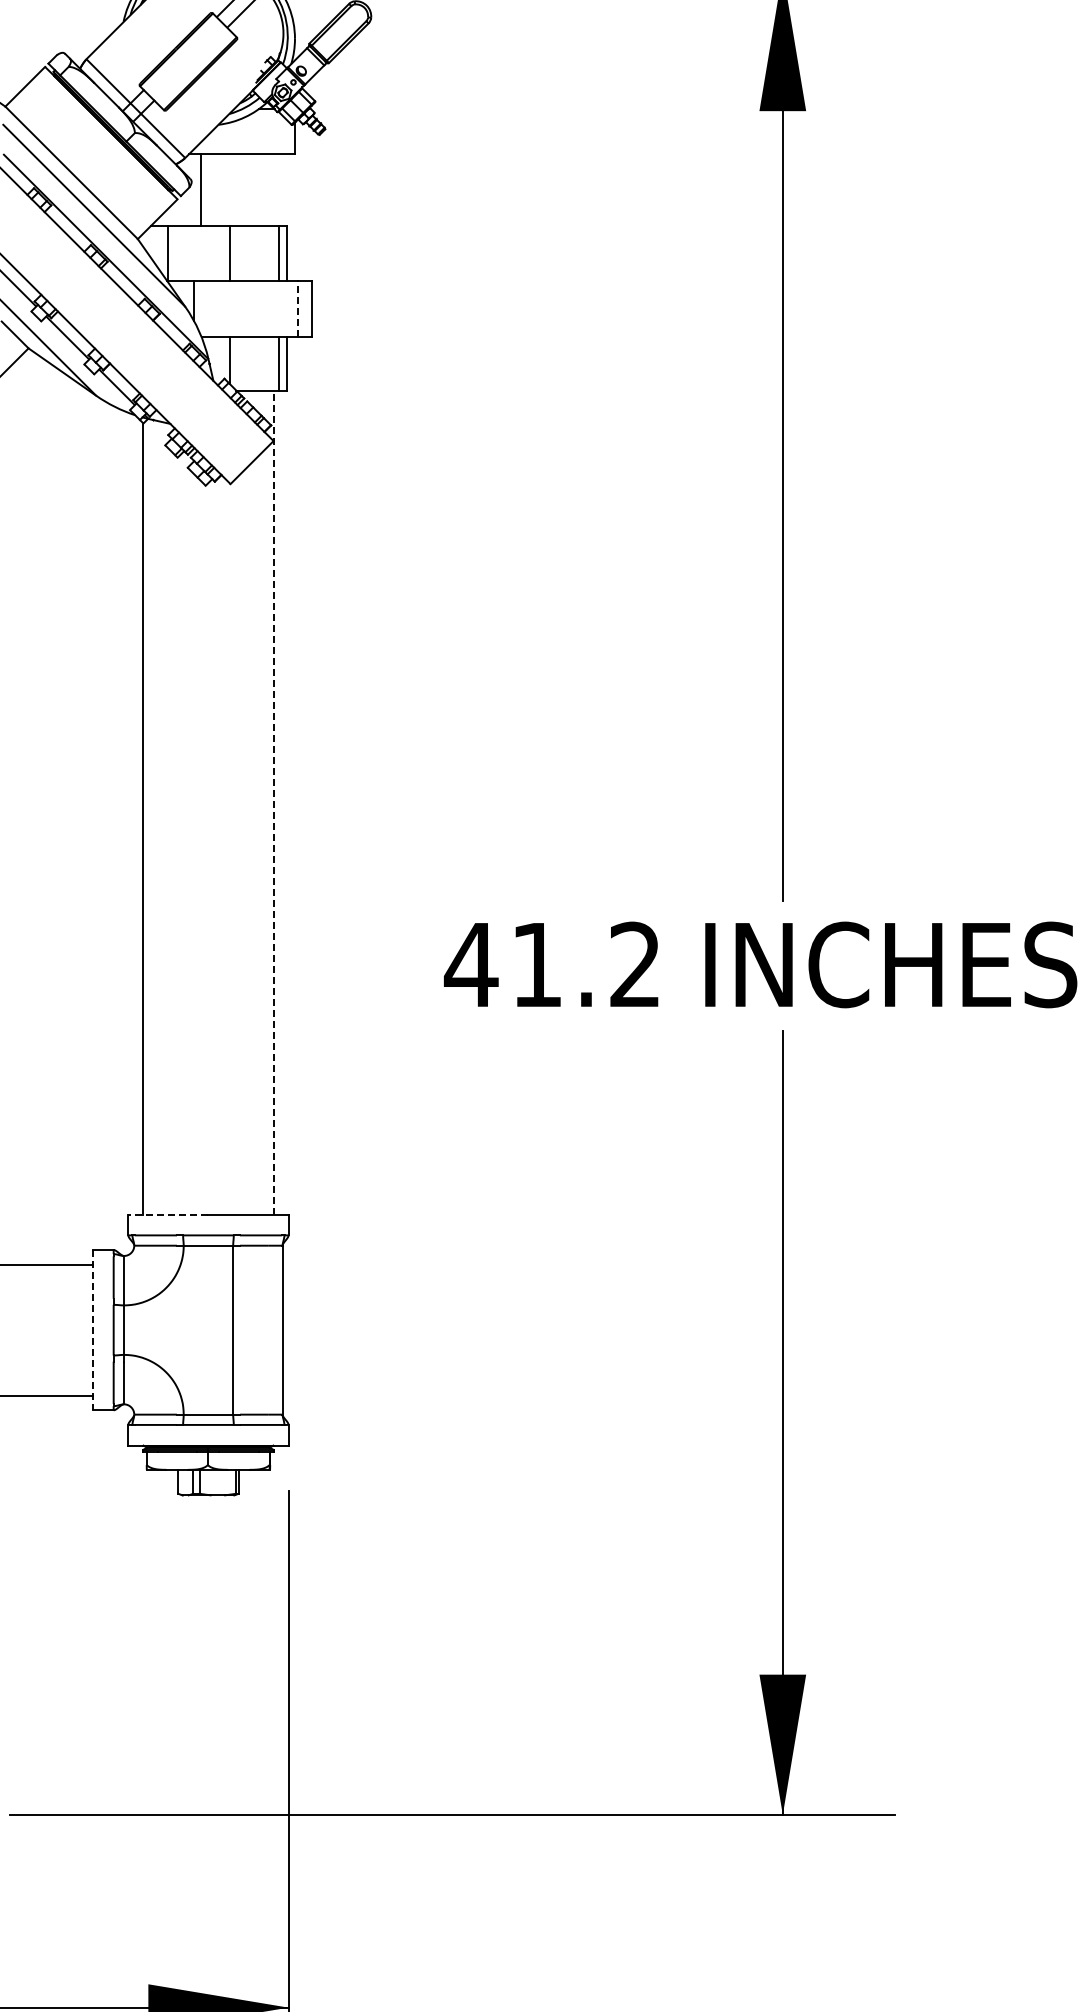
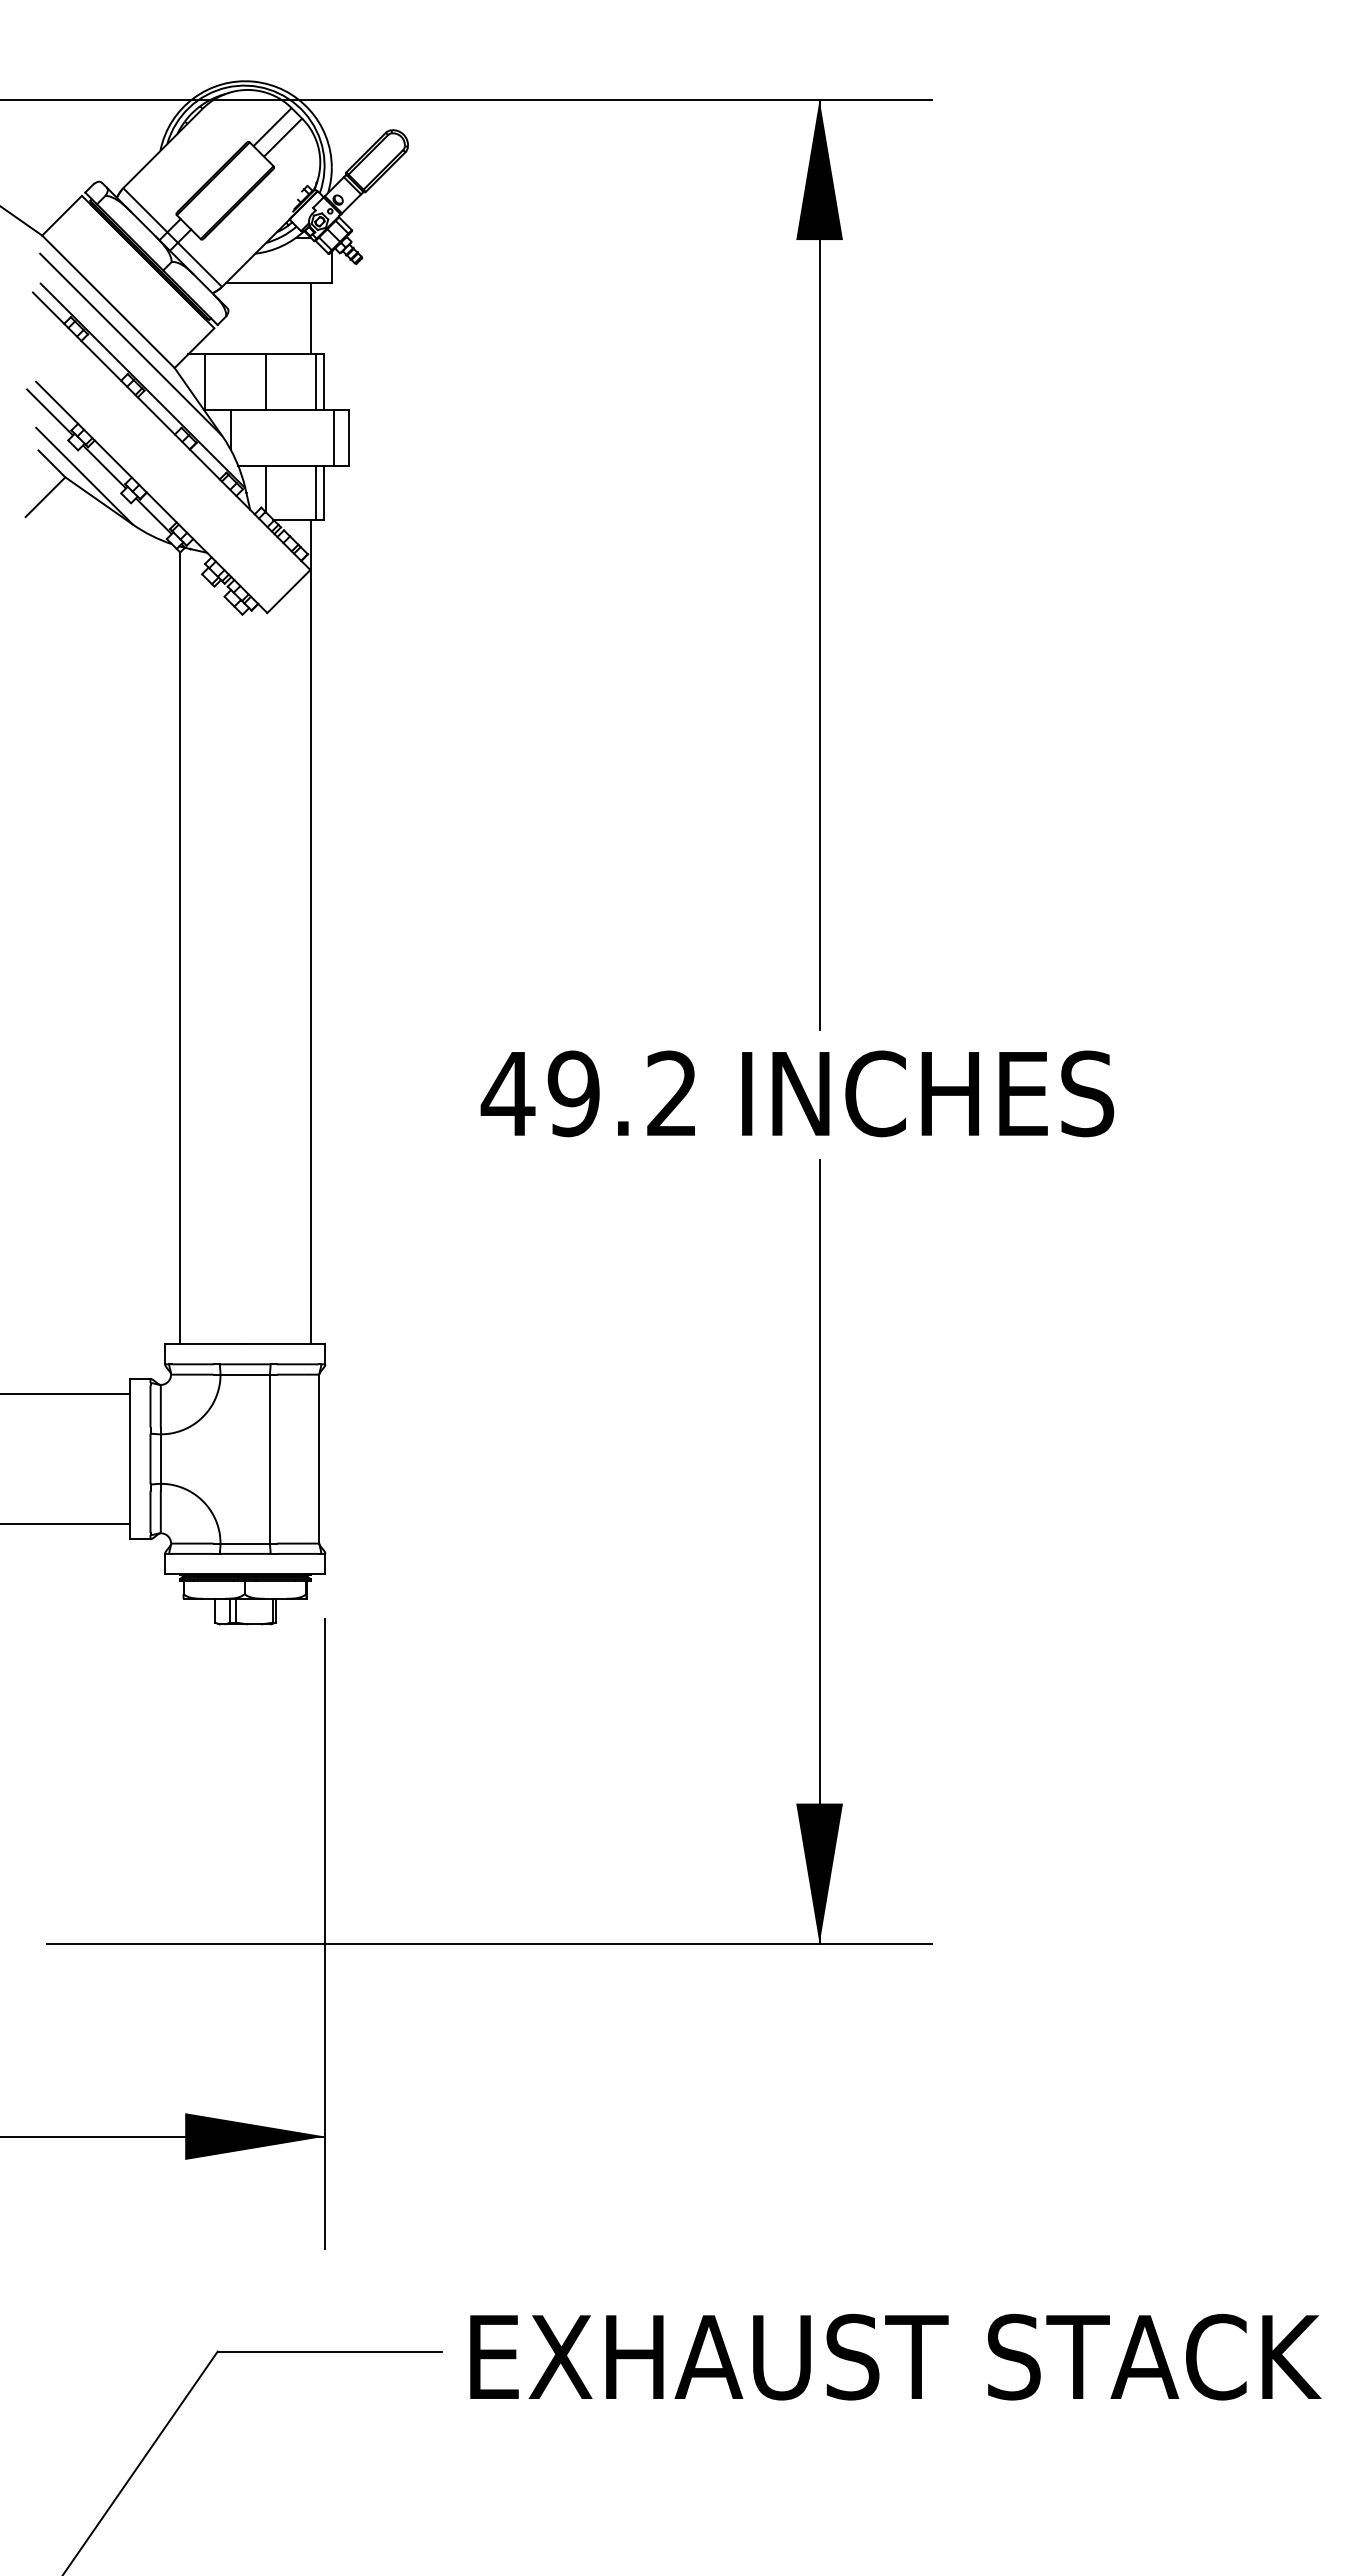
line: (200, 189) -> (310, 318), moved
line: (297, 309) -> (334, 438), dashed -> solid
line: (273, 802) -> (310, 931), dashed -> solid
text: (536, 964) -> (573, 1093), 41.2 -> 49.2
line: (167, 1214) -> (204, 1343), dashed -> solid
line: (92, 1330) -> (129, 1459), dashed -> solid

